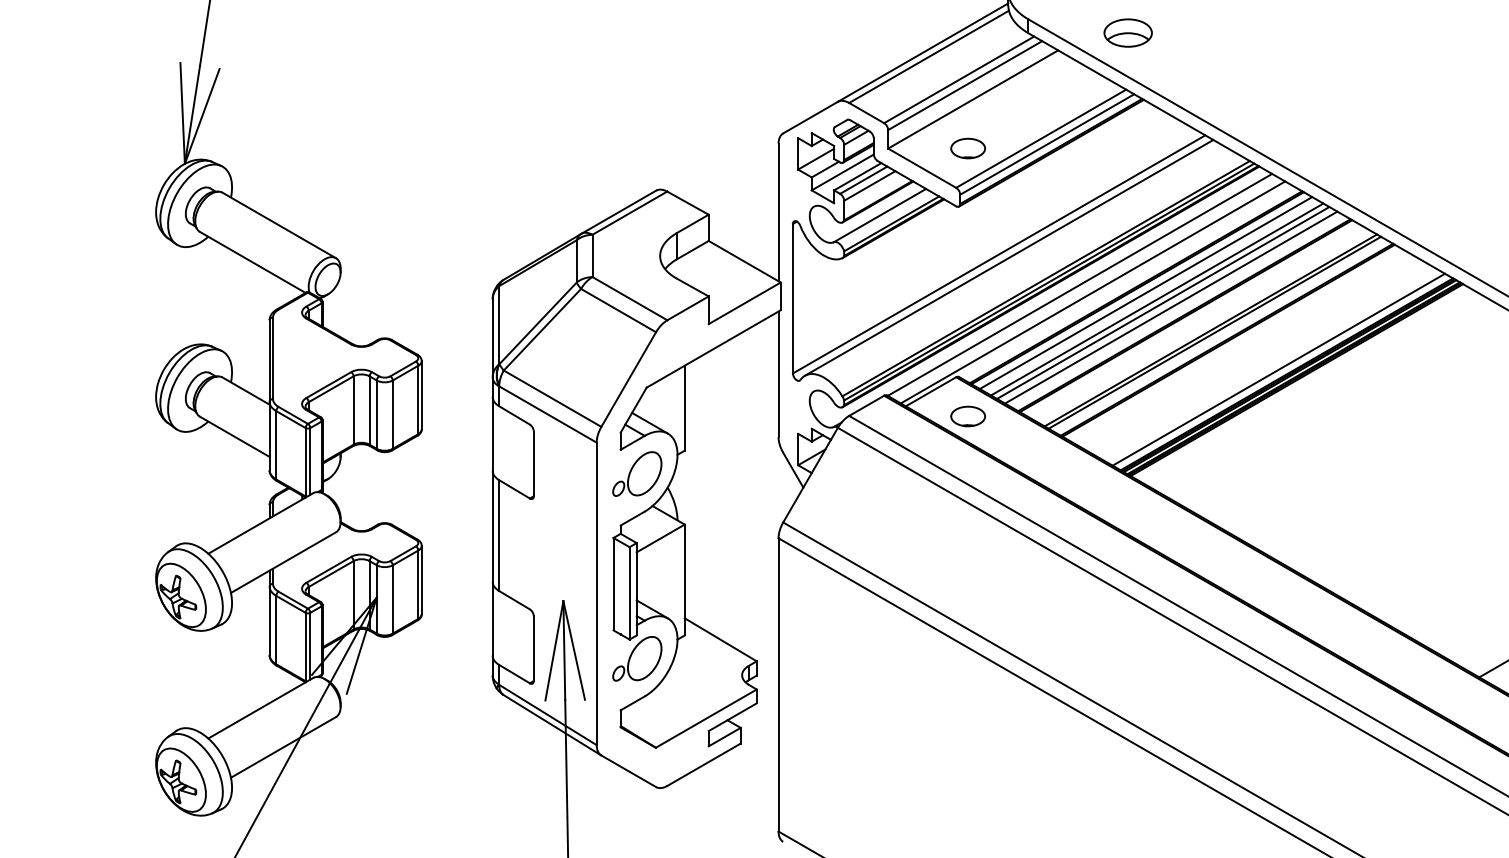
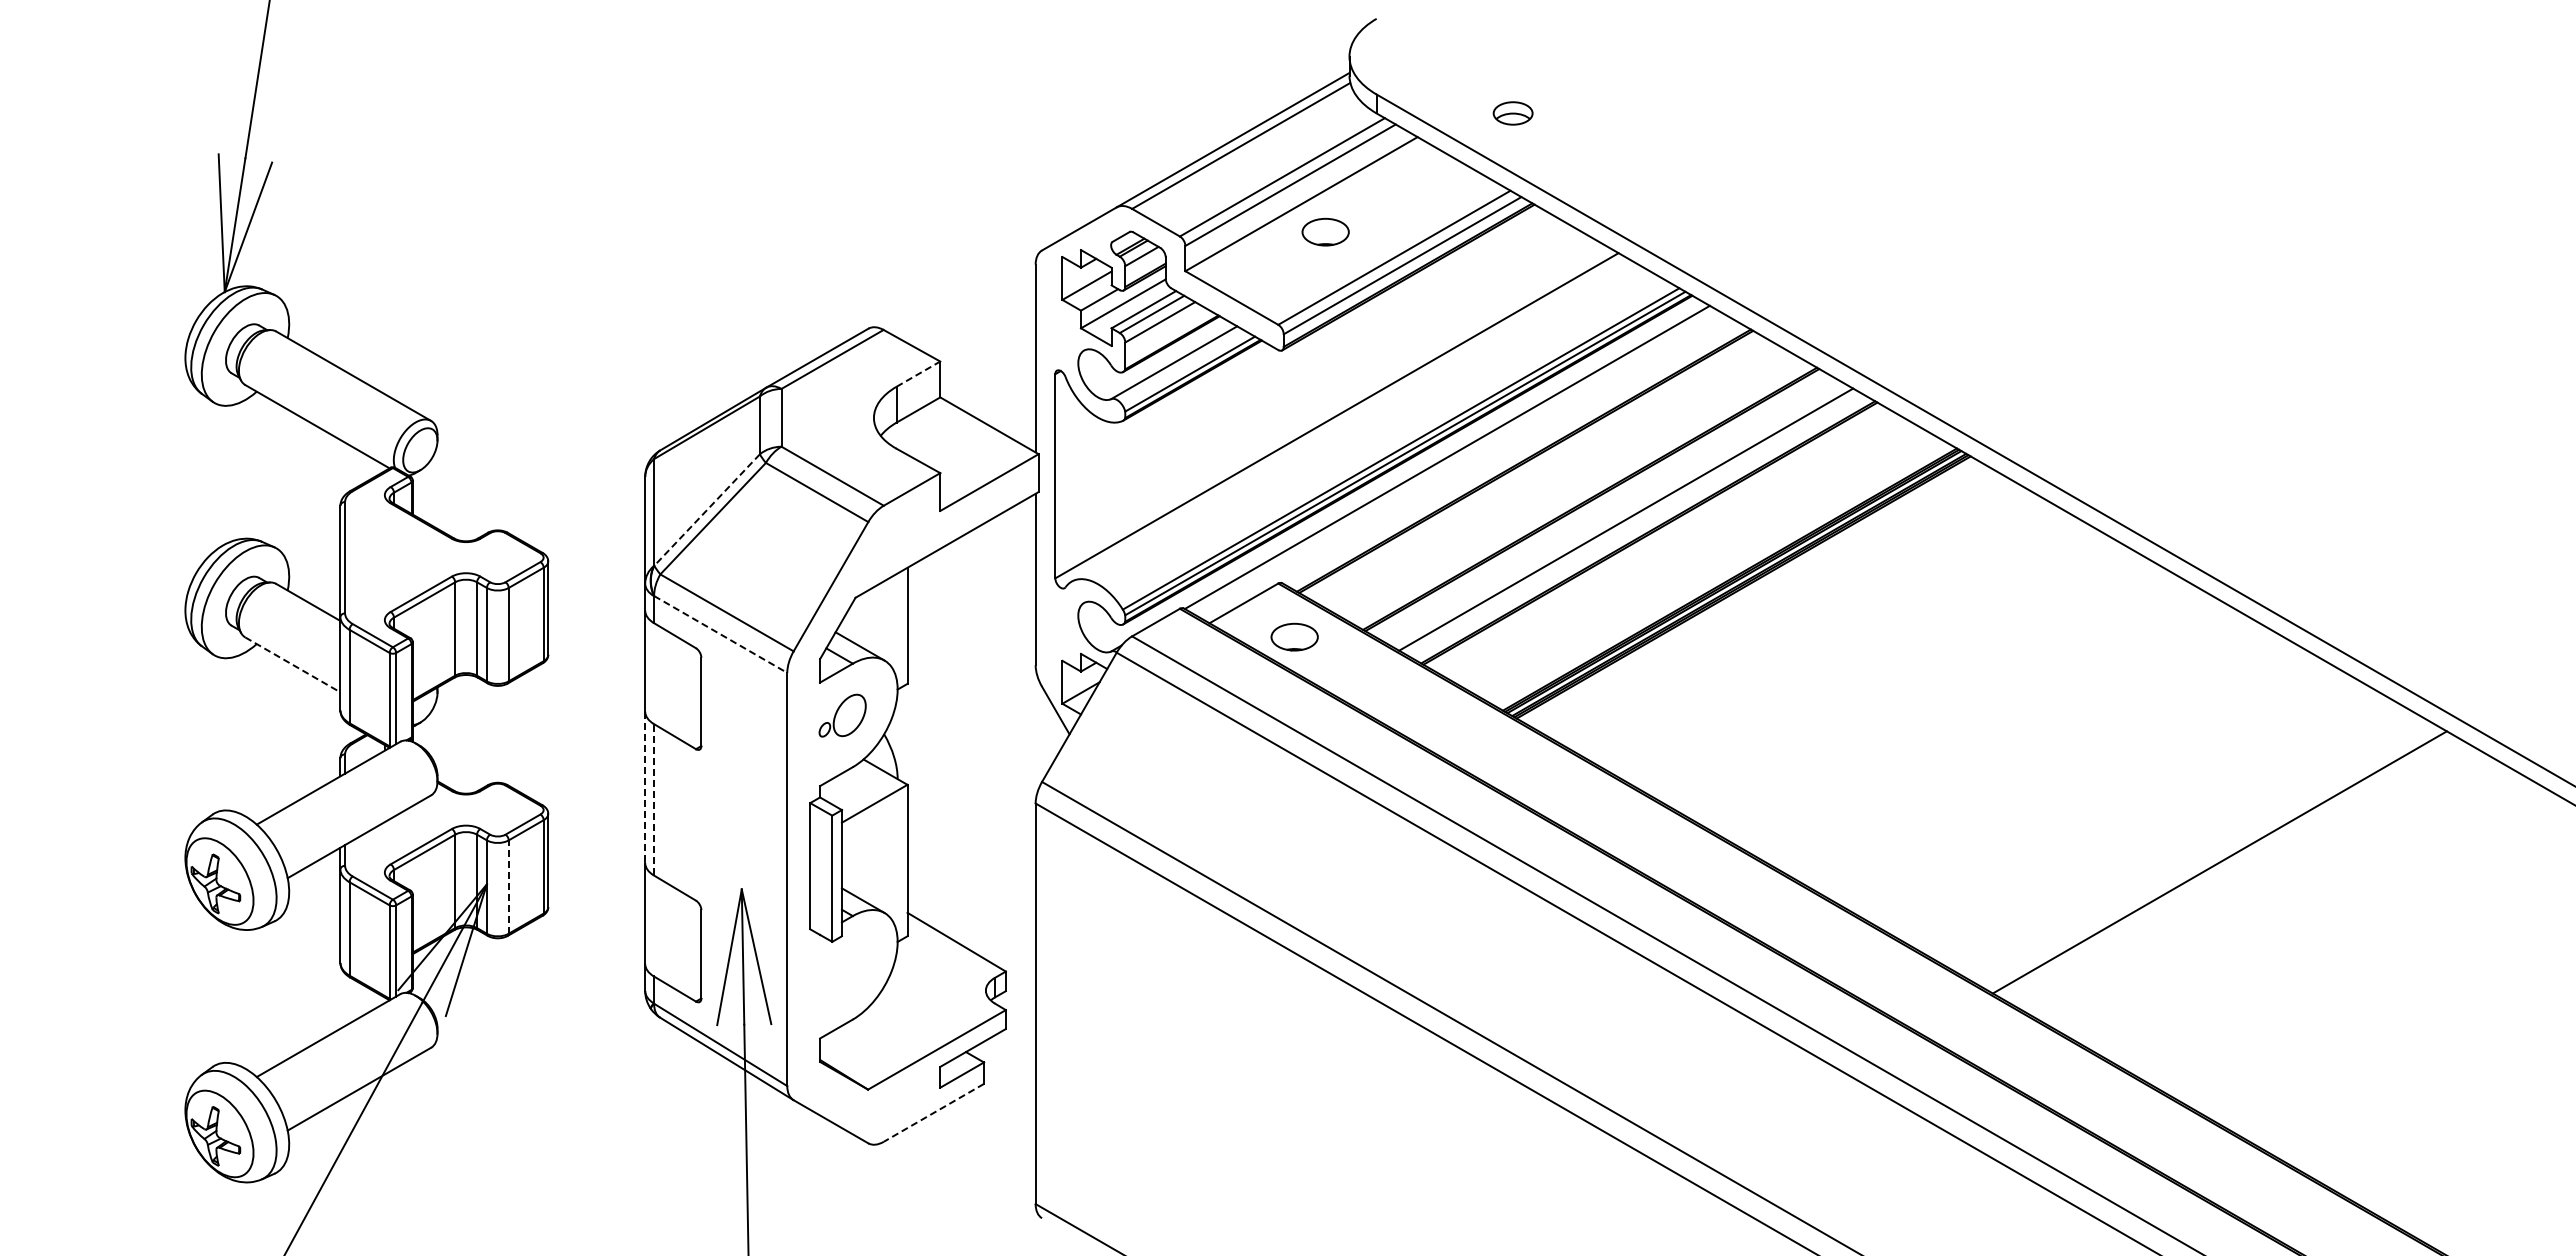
part: (1127, 33) -> (1512, 113), size x0.6
part: (968, 148) -> (1325, 231), moved
line: (692, 223) -> (918, 373), solid -> dashed
line: (1009, 257) -> (1350, 420), removed
line: (1092, 292) -> (1464, 467), removed
line: (1145, 293) -> (1537, 468), removed
line: (1156, 299) -> (1552, 477), removed
line: (1163, 303) -> (1561, 482), removed
line: (1171, 307) -> (1572, 488), removed
line: (538, 323) -> (707, 510), solid -> dashed
line: (1214, 332) -> (1631, 522), removed
line: (1279, 369) -> (1719, 573), removed
line: (547, 414) -> (720, 634), solid -> dashed
line: (234, 436) -> (292, 664), solid -> dashed
part: (637, 473) -> (842, 715), size x0.7
line: (492, 526) -> (645, 787), solid -> dashed
line: (498, 535) -> (653, 799), solid -> dashed
line: (392, 599) -> (508, 887), solid -> dashed
part: (637, 659) -> (842, 968), removed
line: (703, 764) -> (933, 1112), solid -> dashed

